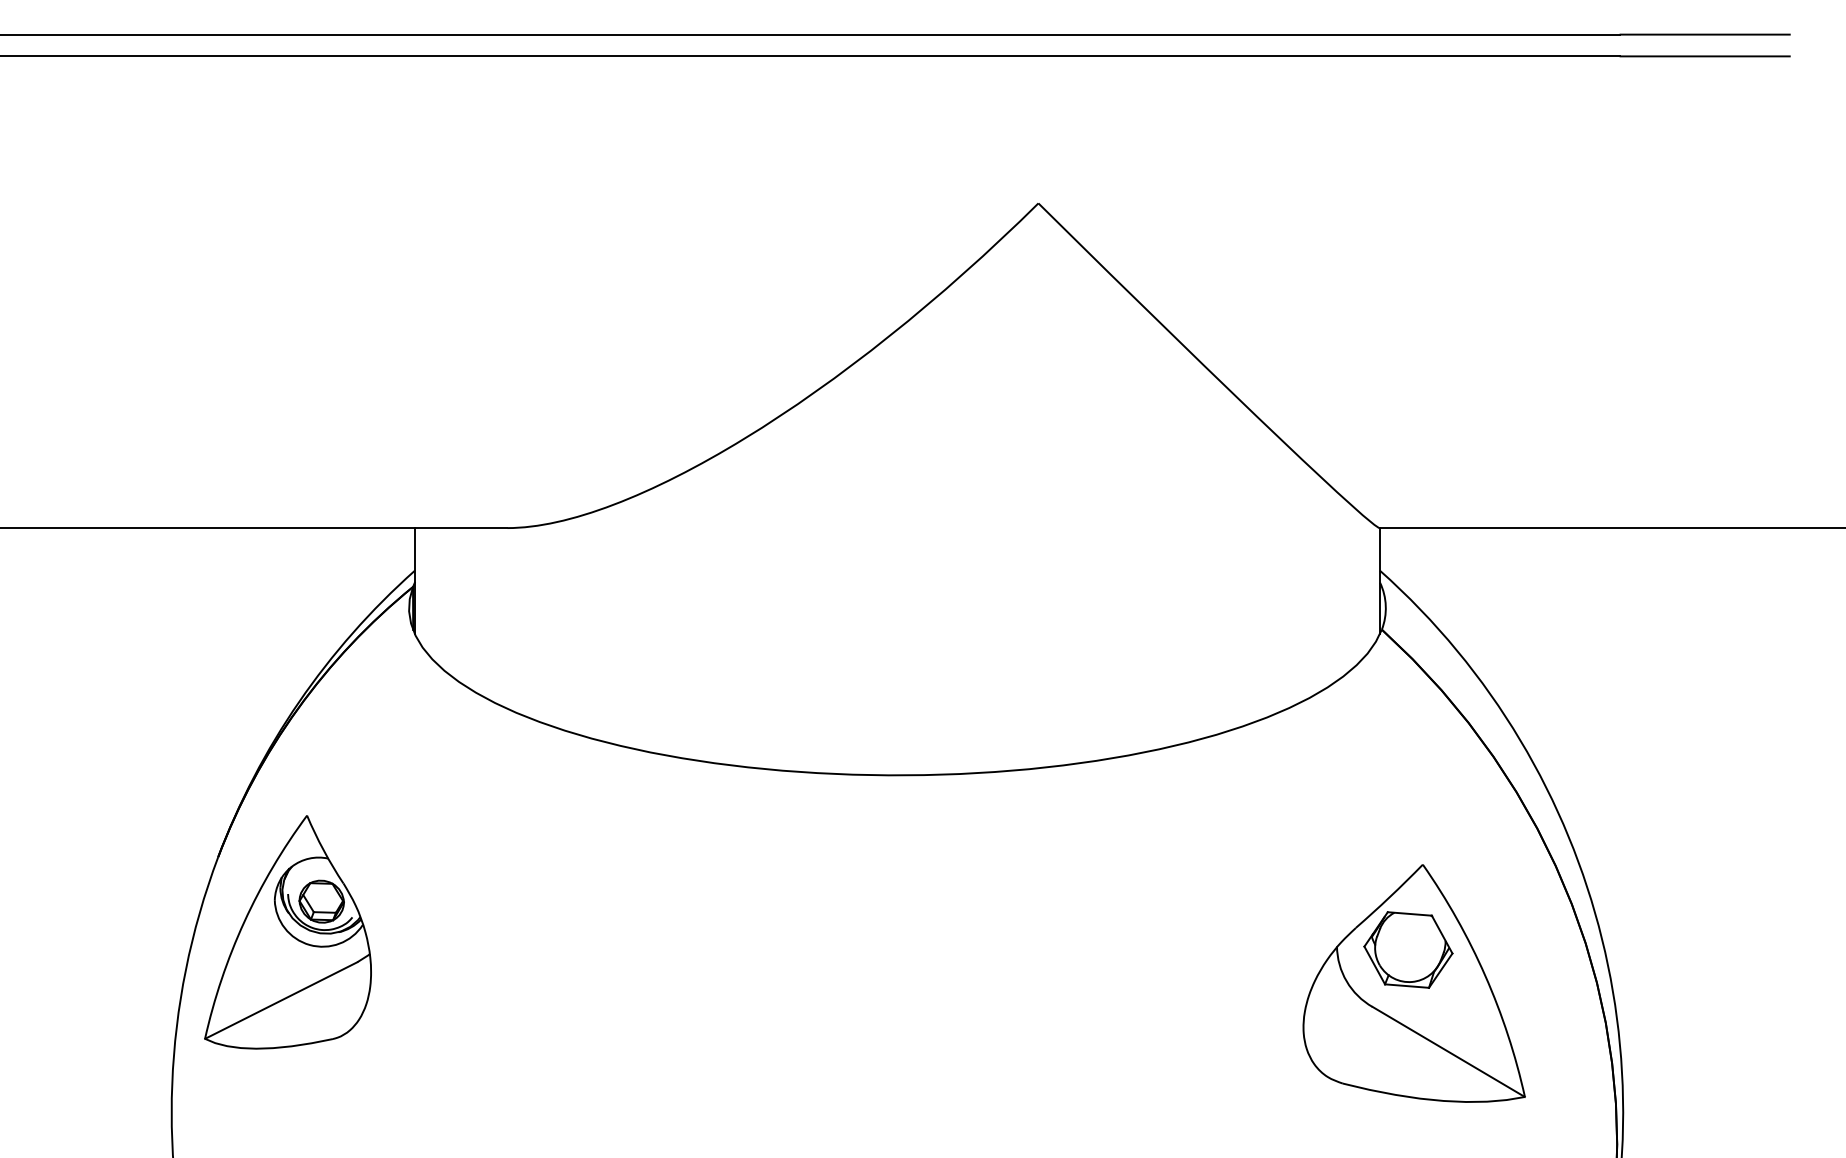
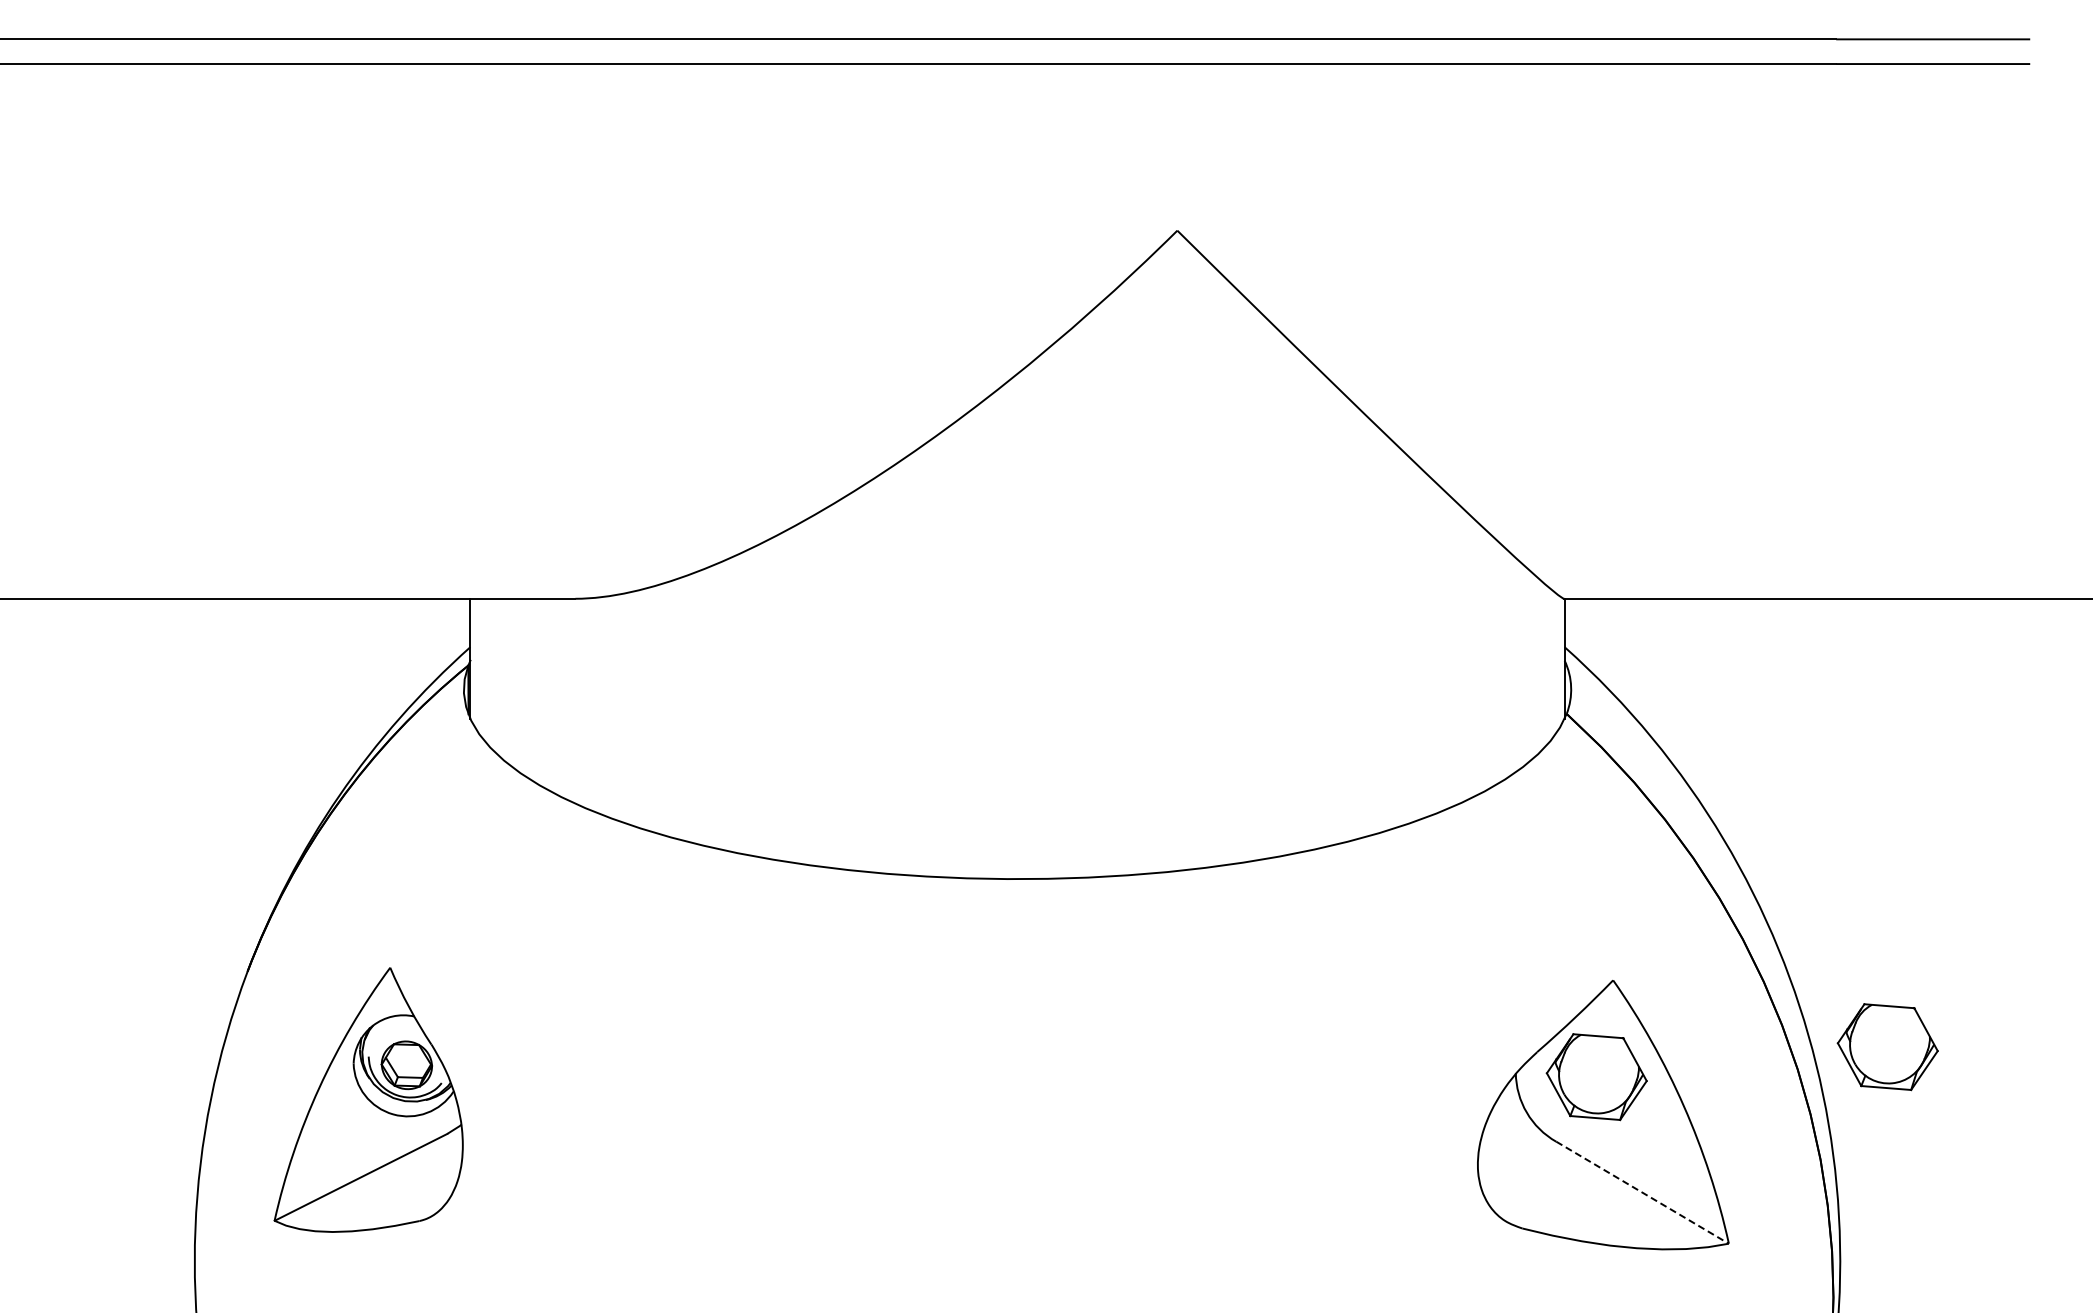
part: (1664, 923) -> (1887, 1047), added
part: (287, 931) -> (368, 1099), moved
line: (1449, 1051) -> (1643, 1192), solid -> dashed

